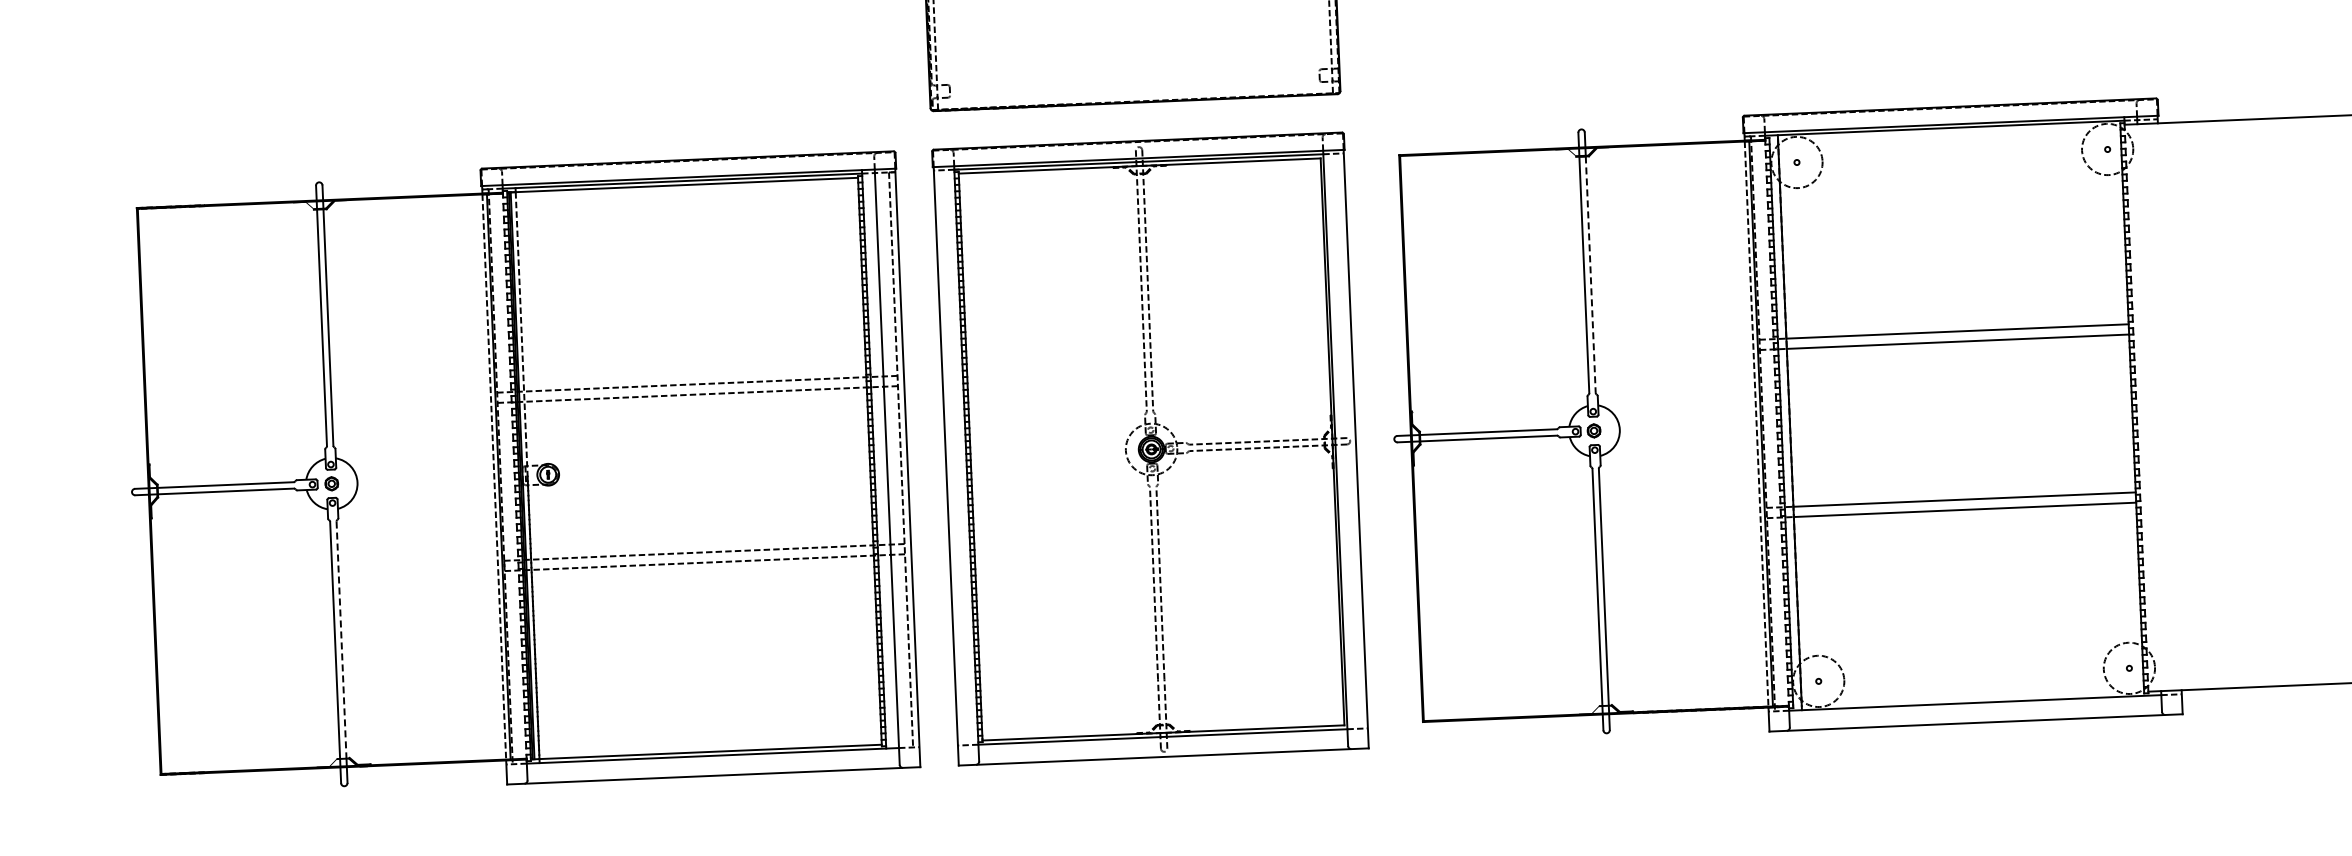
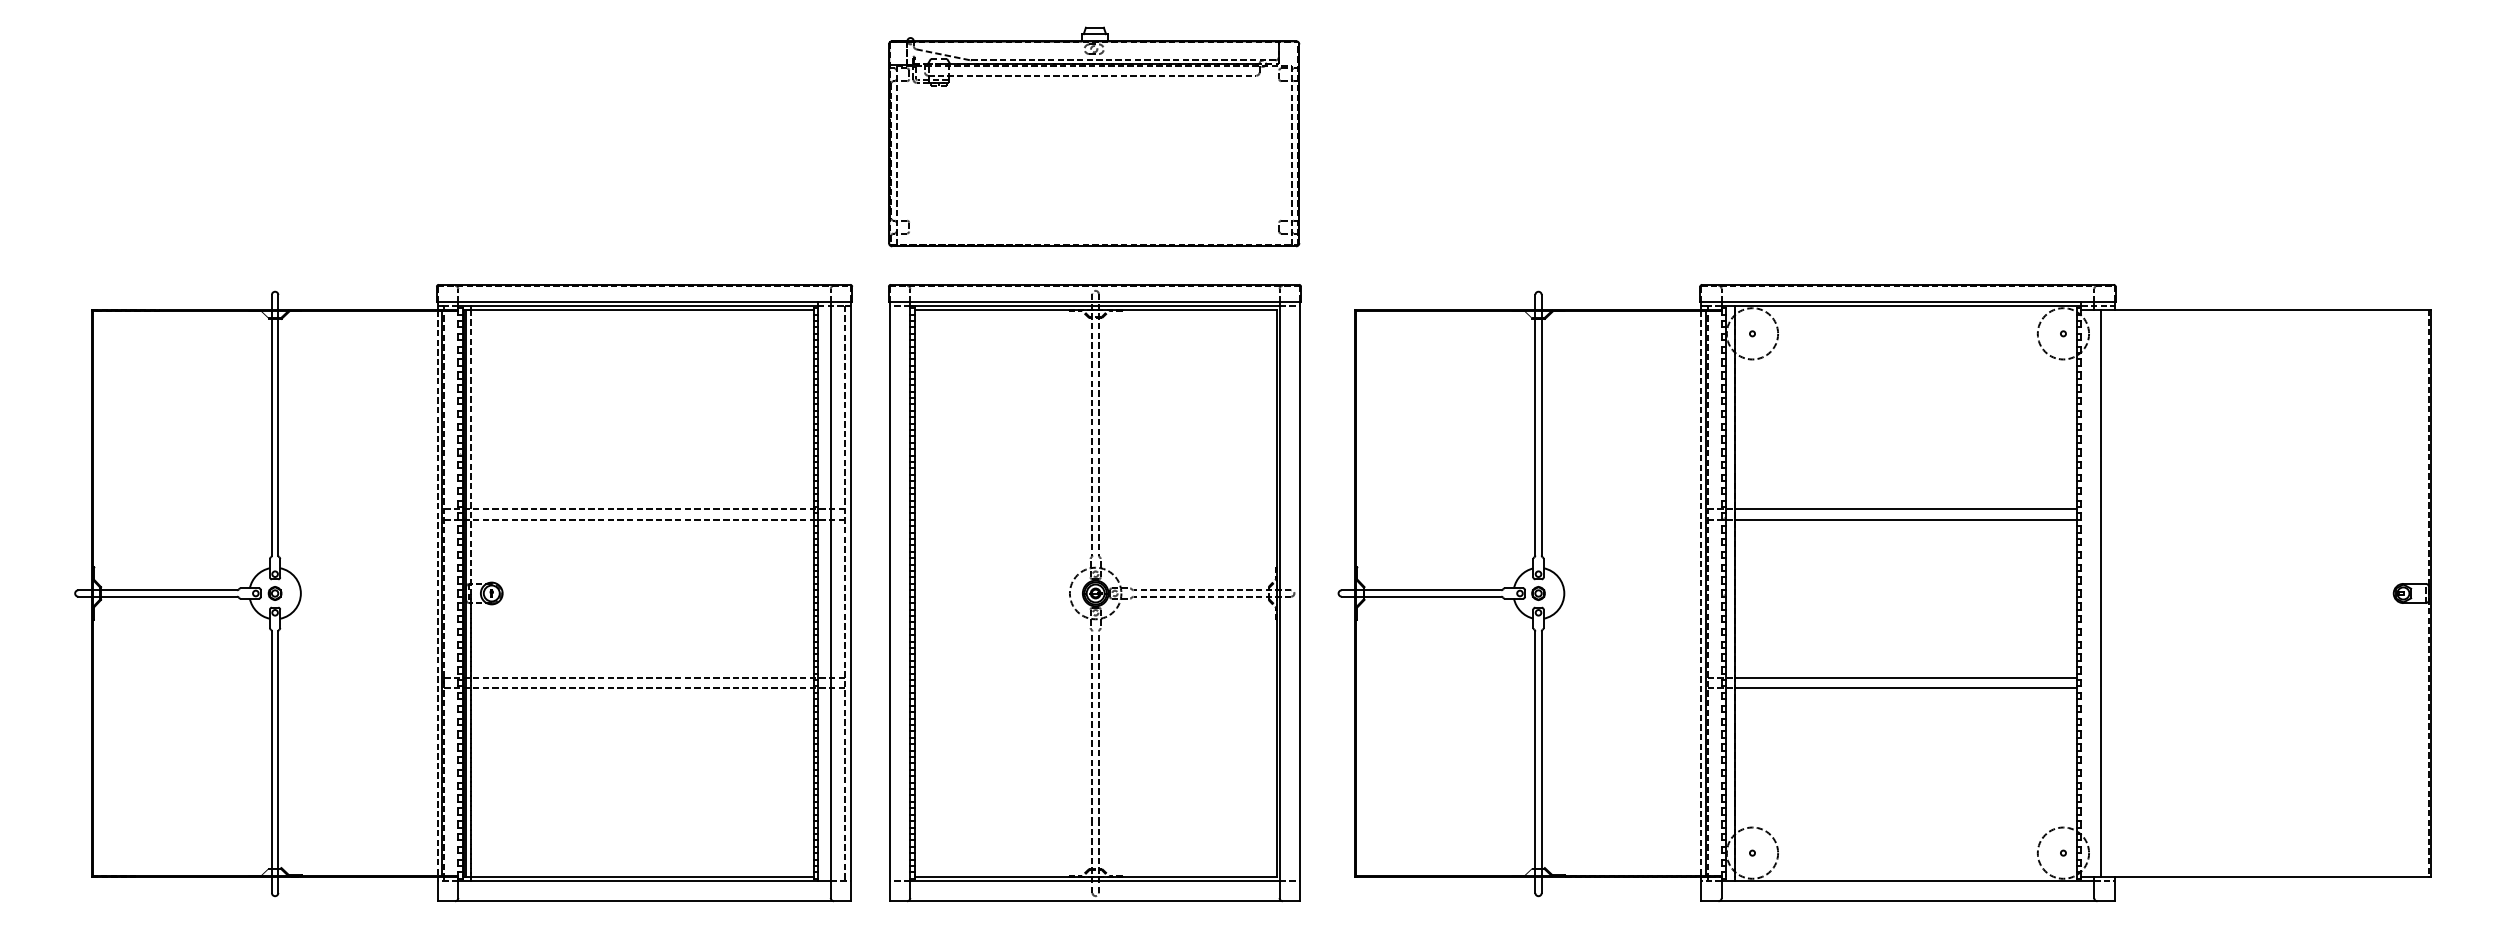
line: (1590, 274) -> (1541, 437), dashed -> solid
line: (2155, 407) -> (2100, 593), added
line: (341, 640) -> (278, 750), dashed -> solid

